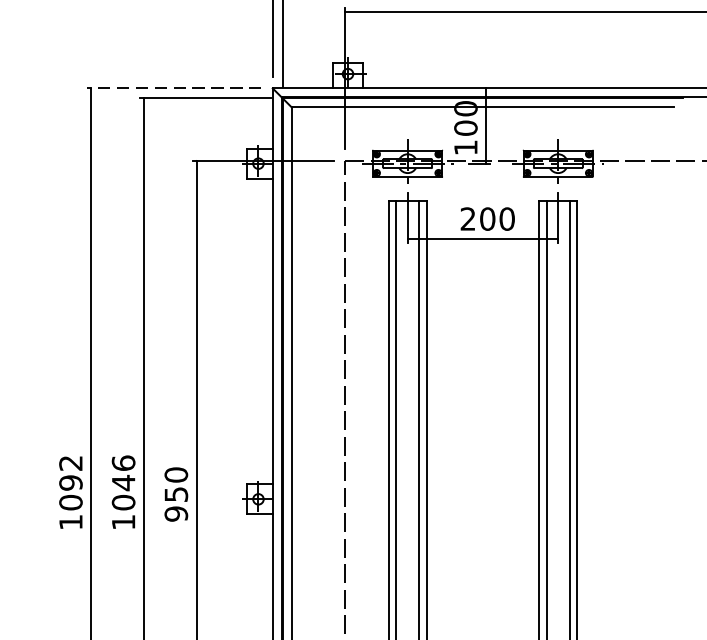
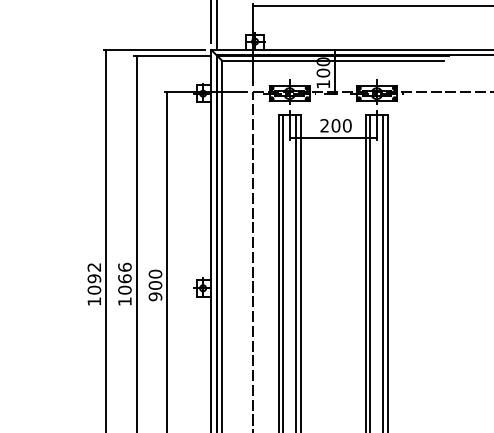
line: (172, 89) -> (153, 50), dashed -> solid
text: (122, 482) -> (124, 278), 1046 -> 1066
text: (176, 494) -> (155, 285), 950 -> 900

